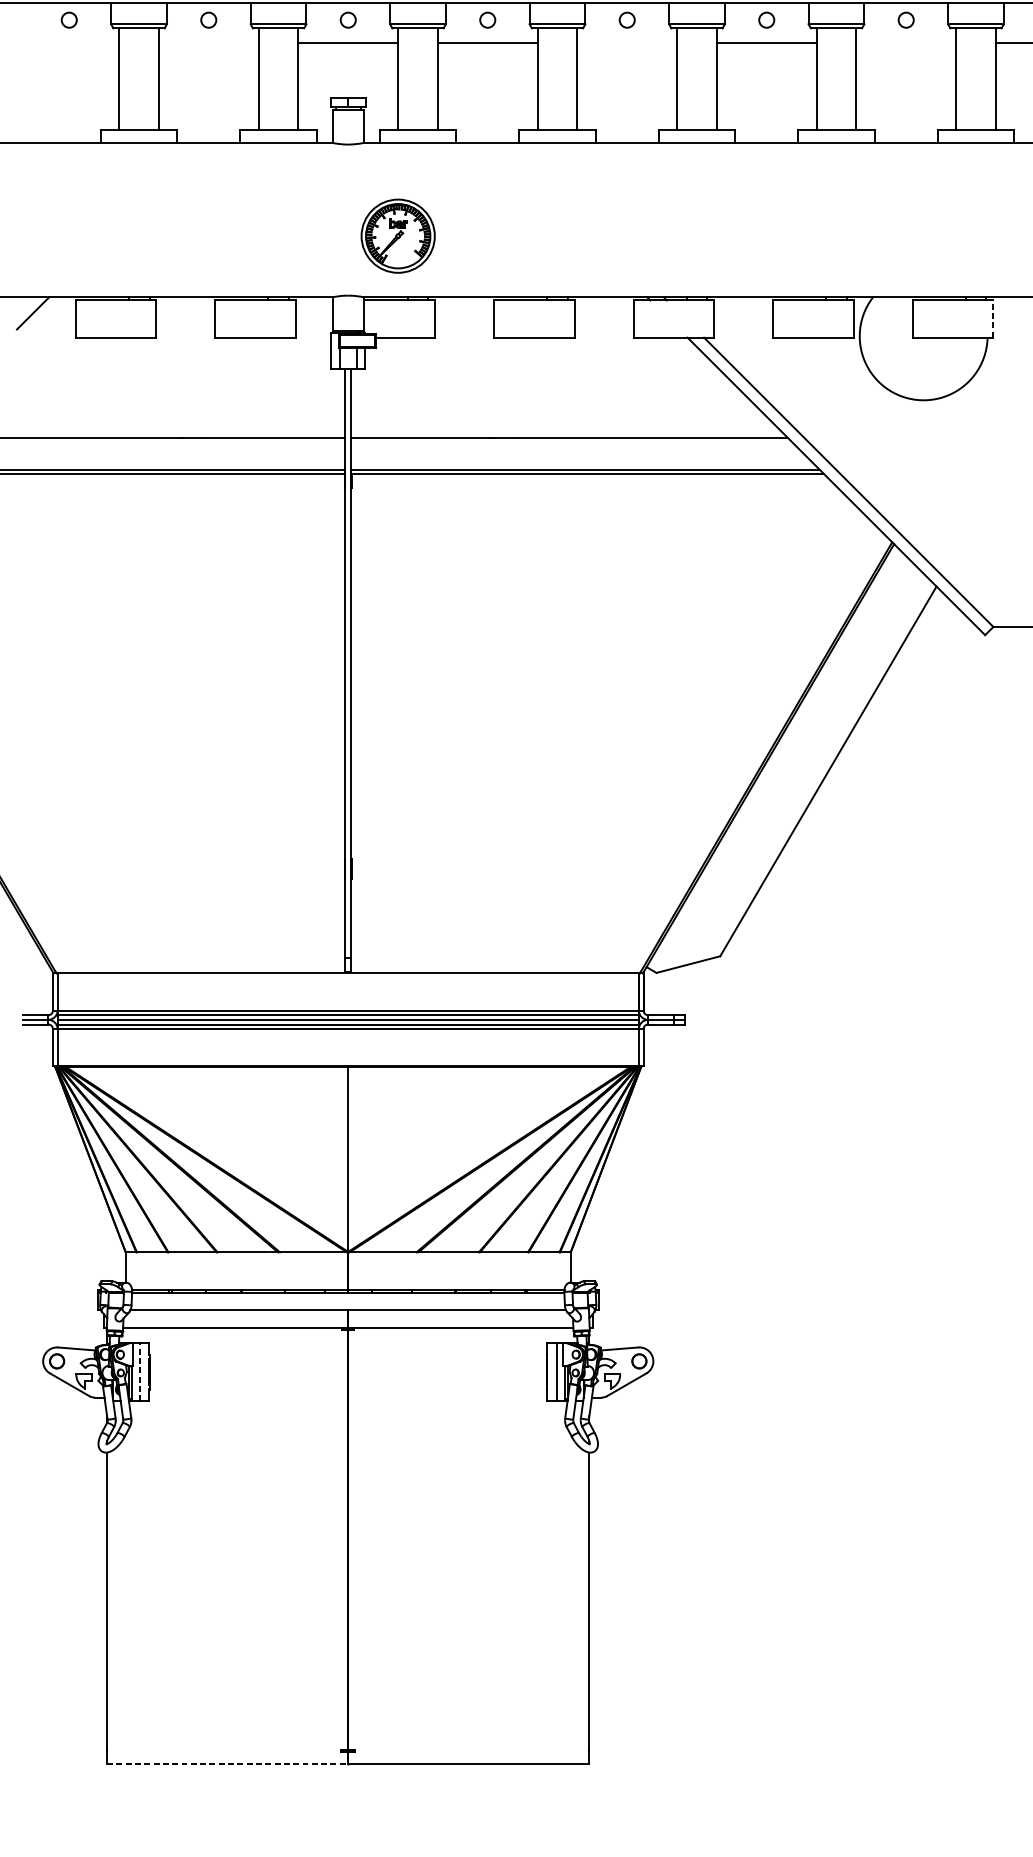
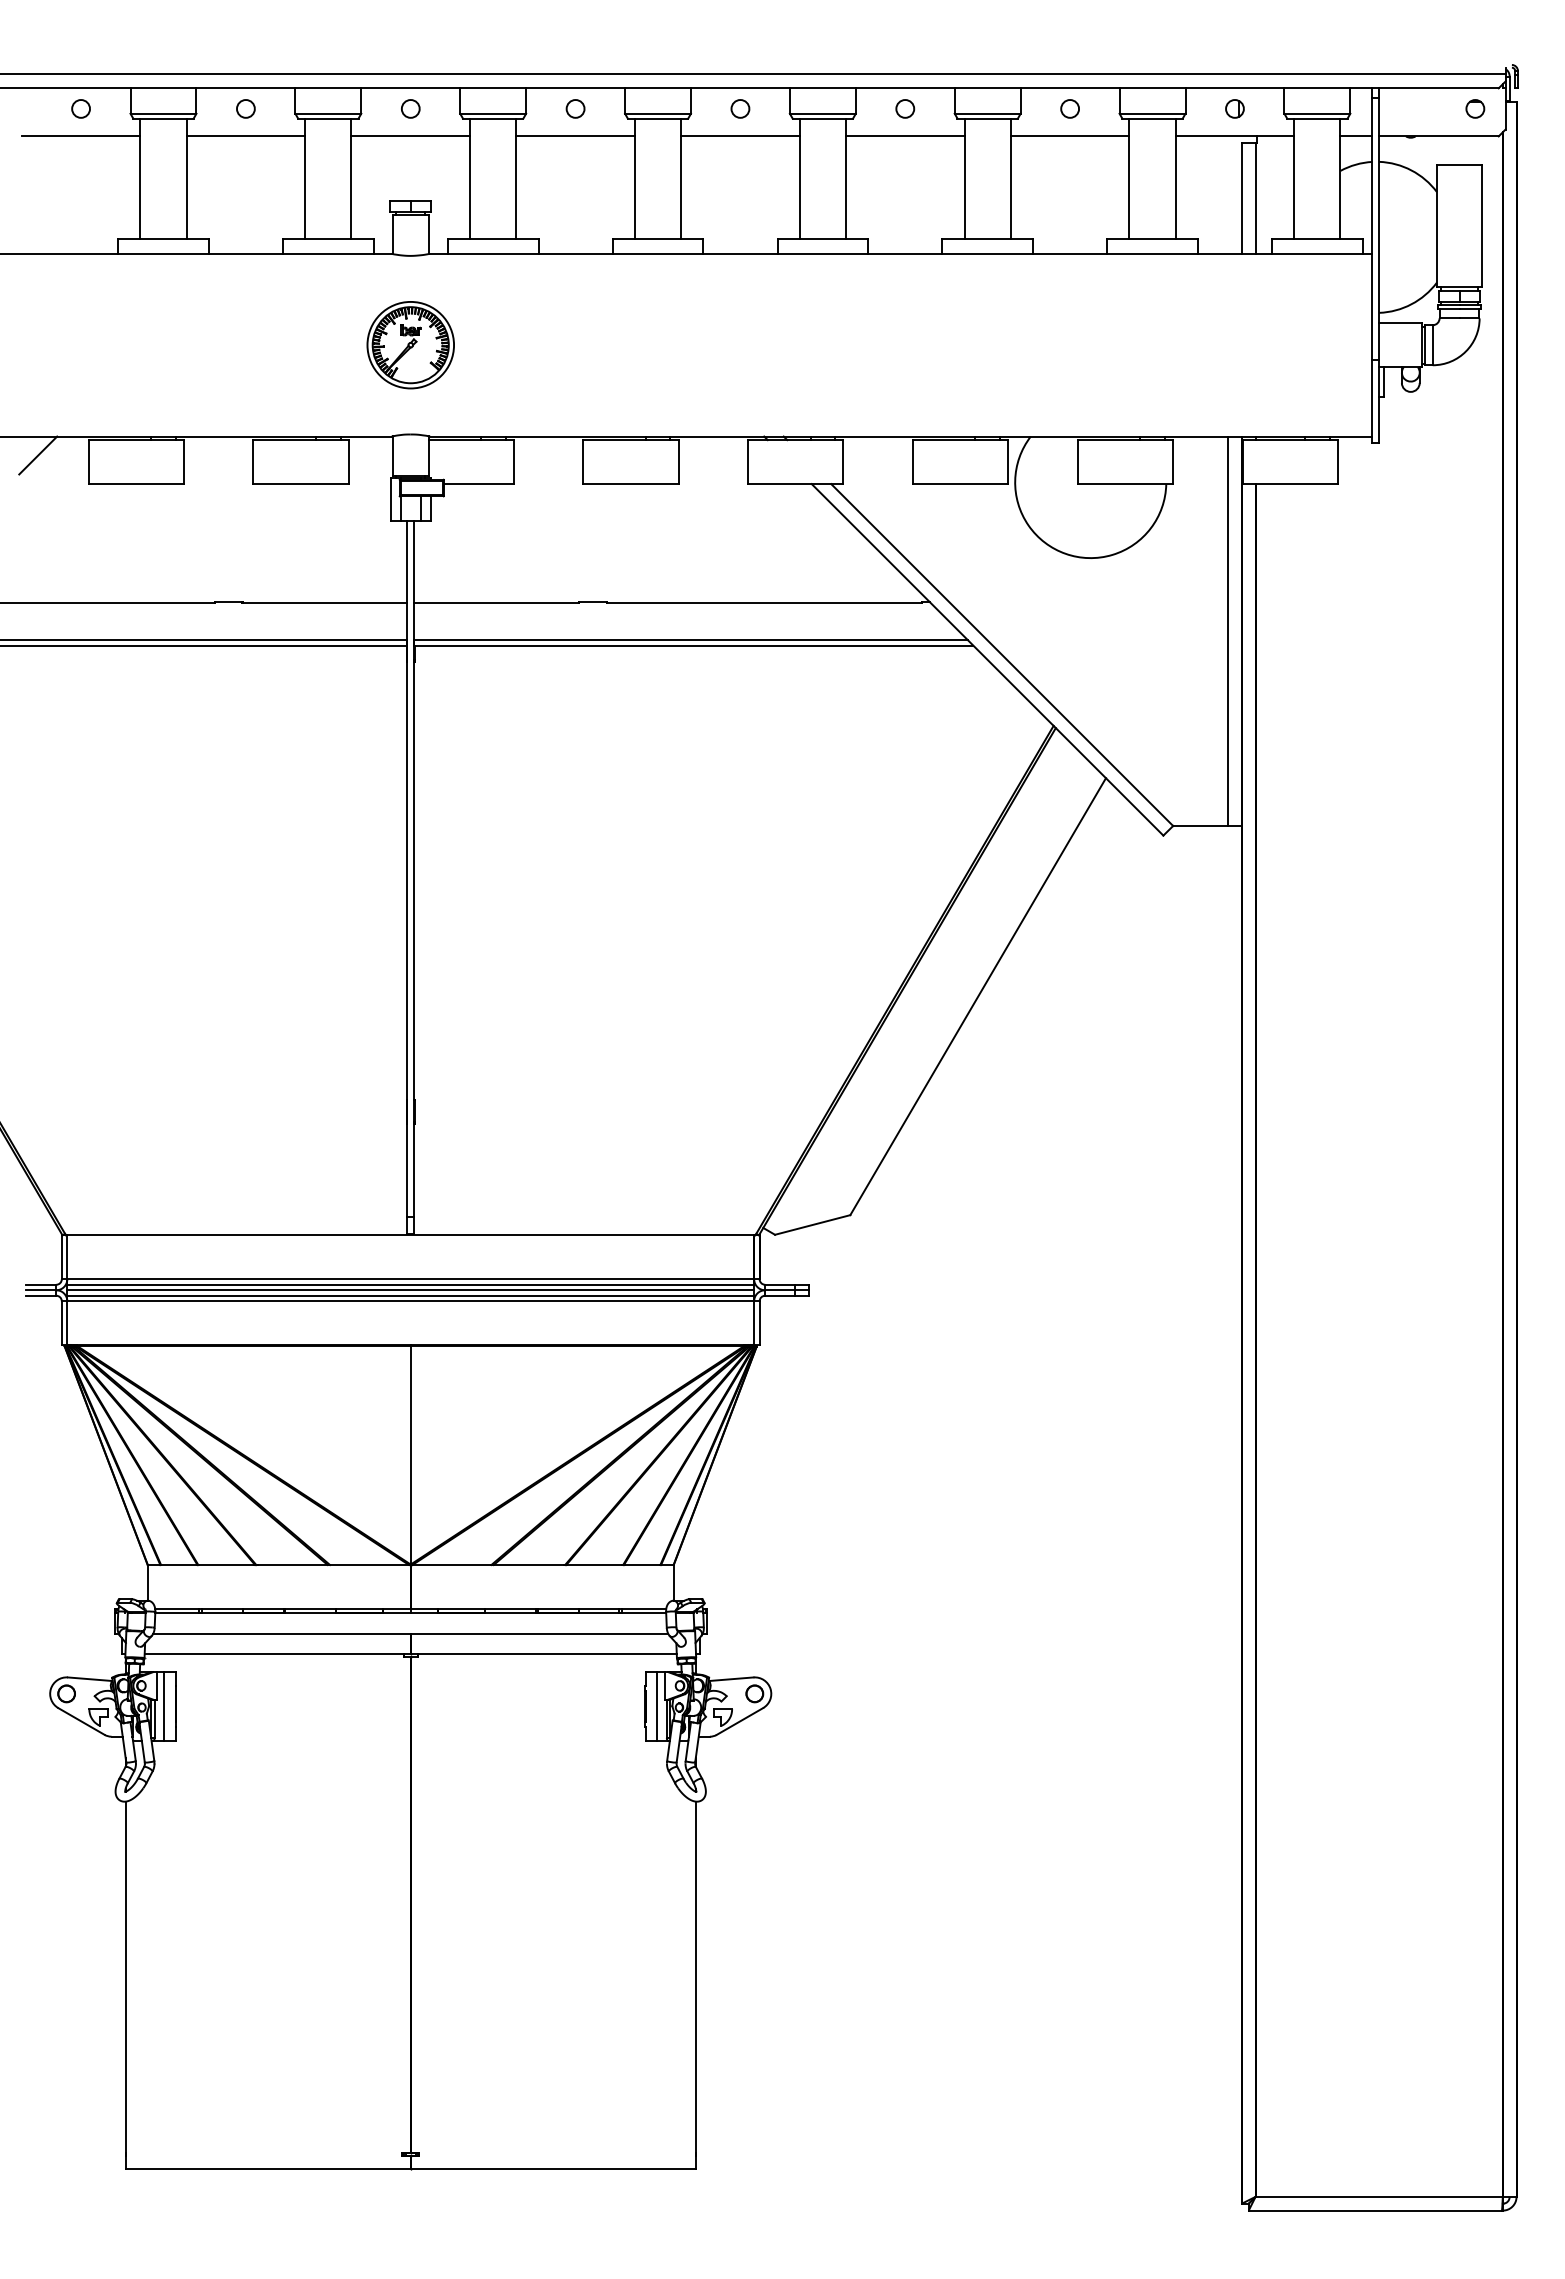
line: (68, 43) -> (80, 136), added
line: (208, 43) -> (245, 136), added
line: (627, 43) -> (740, 136), added
line: (905, 43) -> (1069, 136), added
part: (397, 236) -> (410, 345), moved
line: (993, 319) -> (1173, 462), dashed -> solid
line: (139, 1371) -> (164, 1705), dashed -> solid
line: (227, 1763) -> (268, 2169), dashed -> solid

